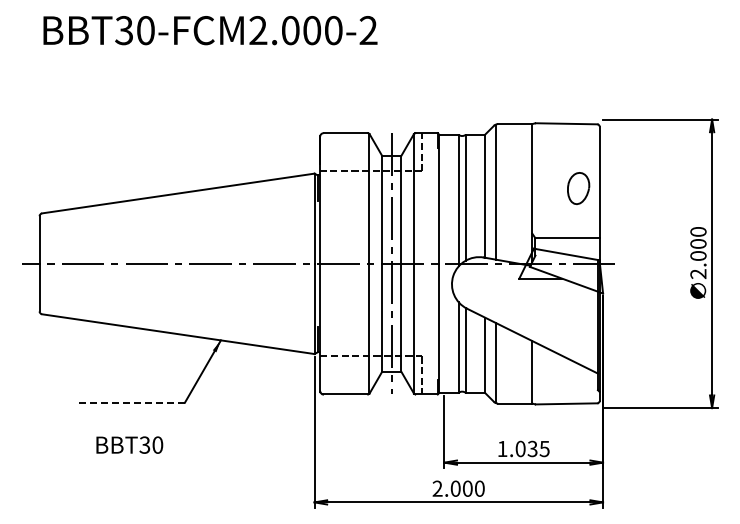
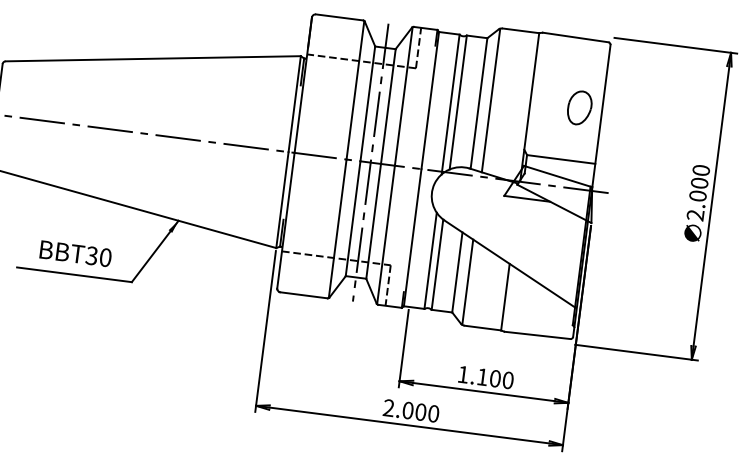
line: (131, 402) -> (75, 274), dashed -> solid
text: (129, 444) -> (75, 253), moved
text: (532, 448) -> (495, 378), 1.035 -> 1.100

